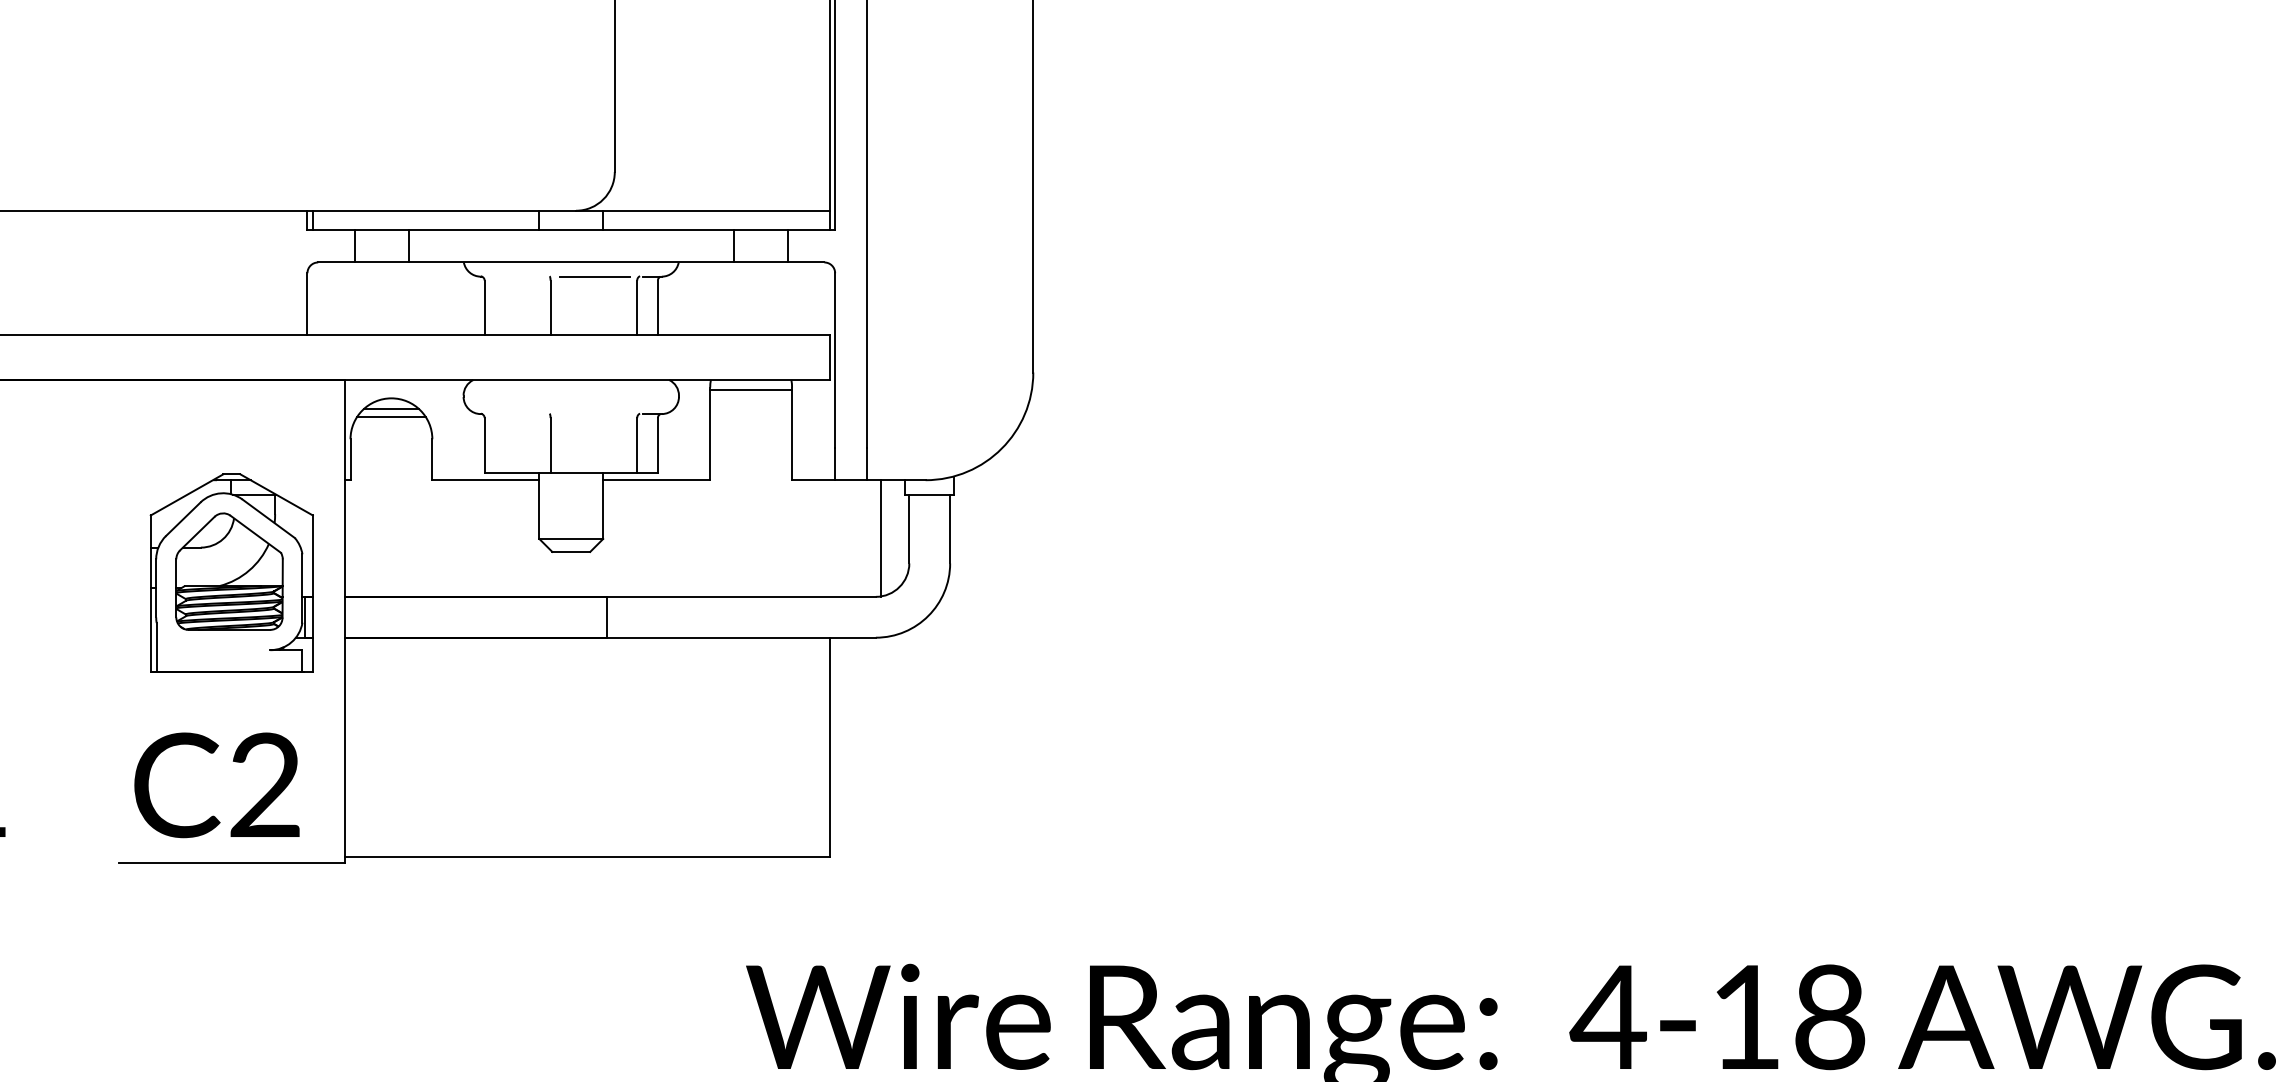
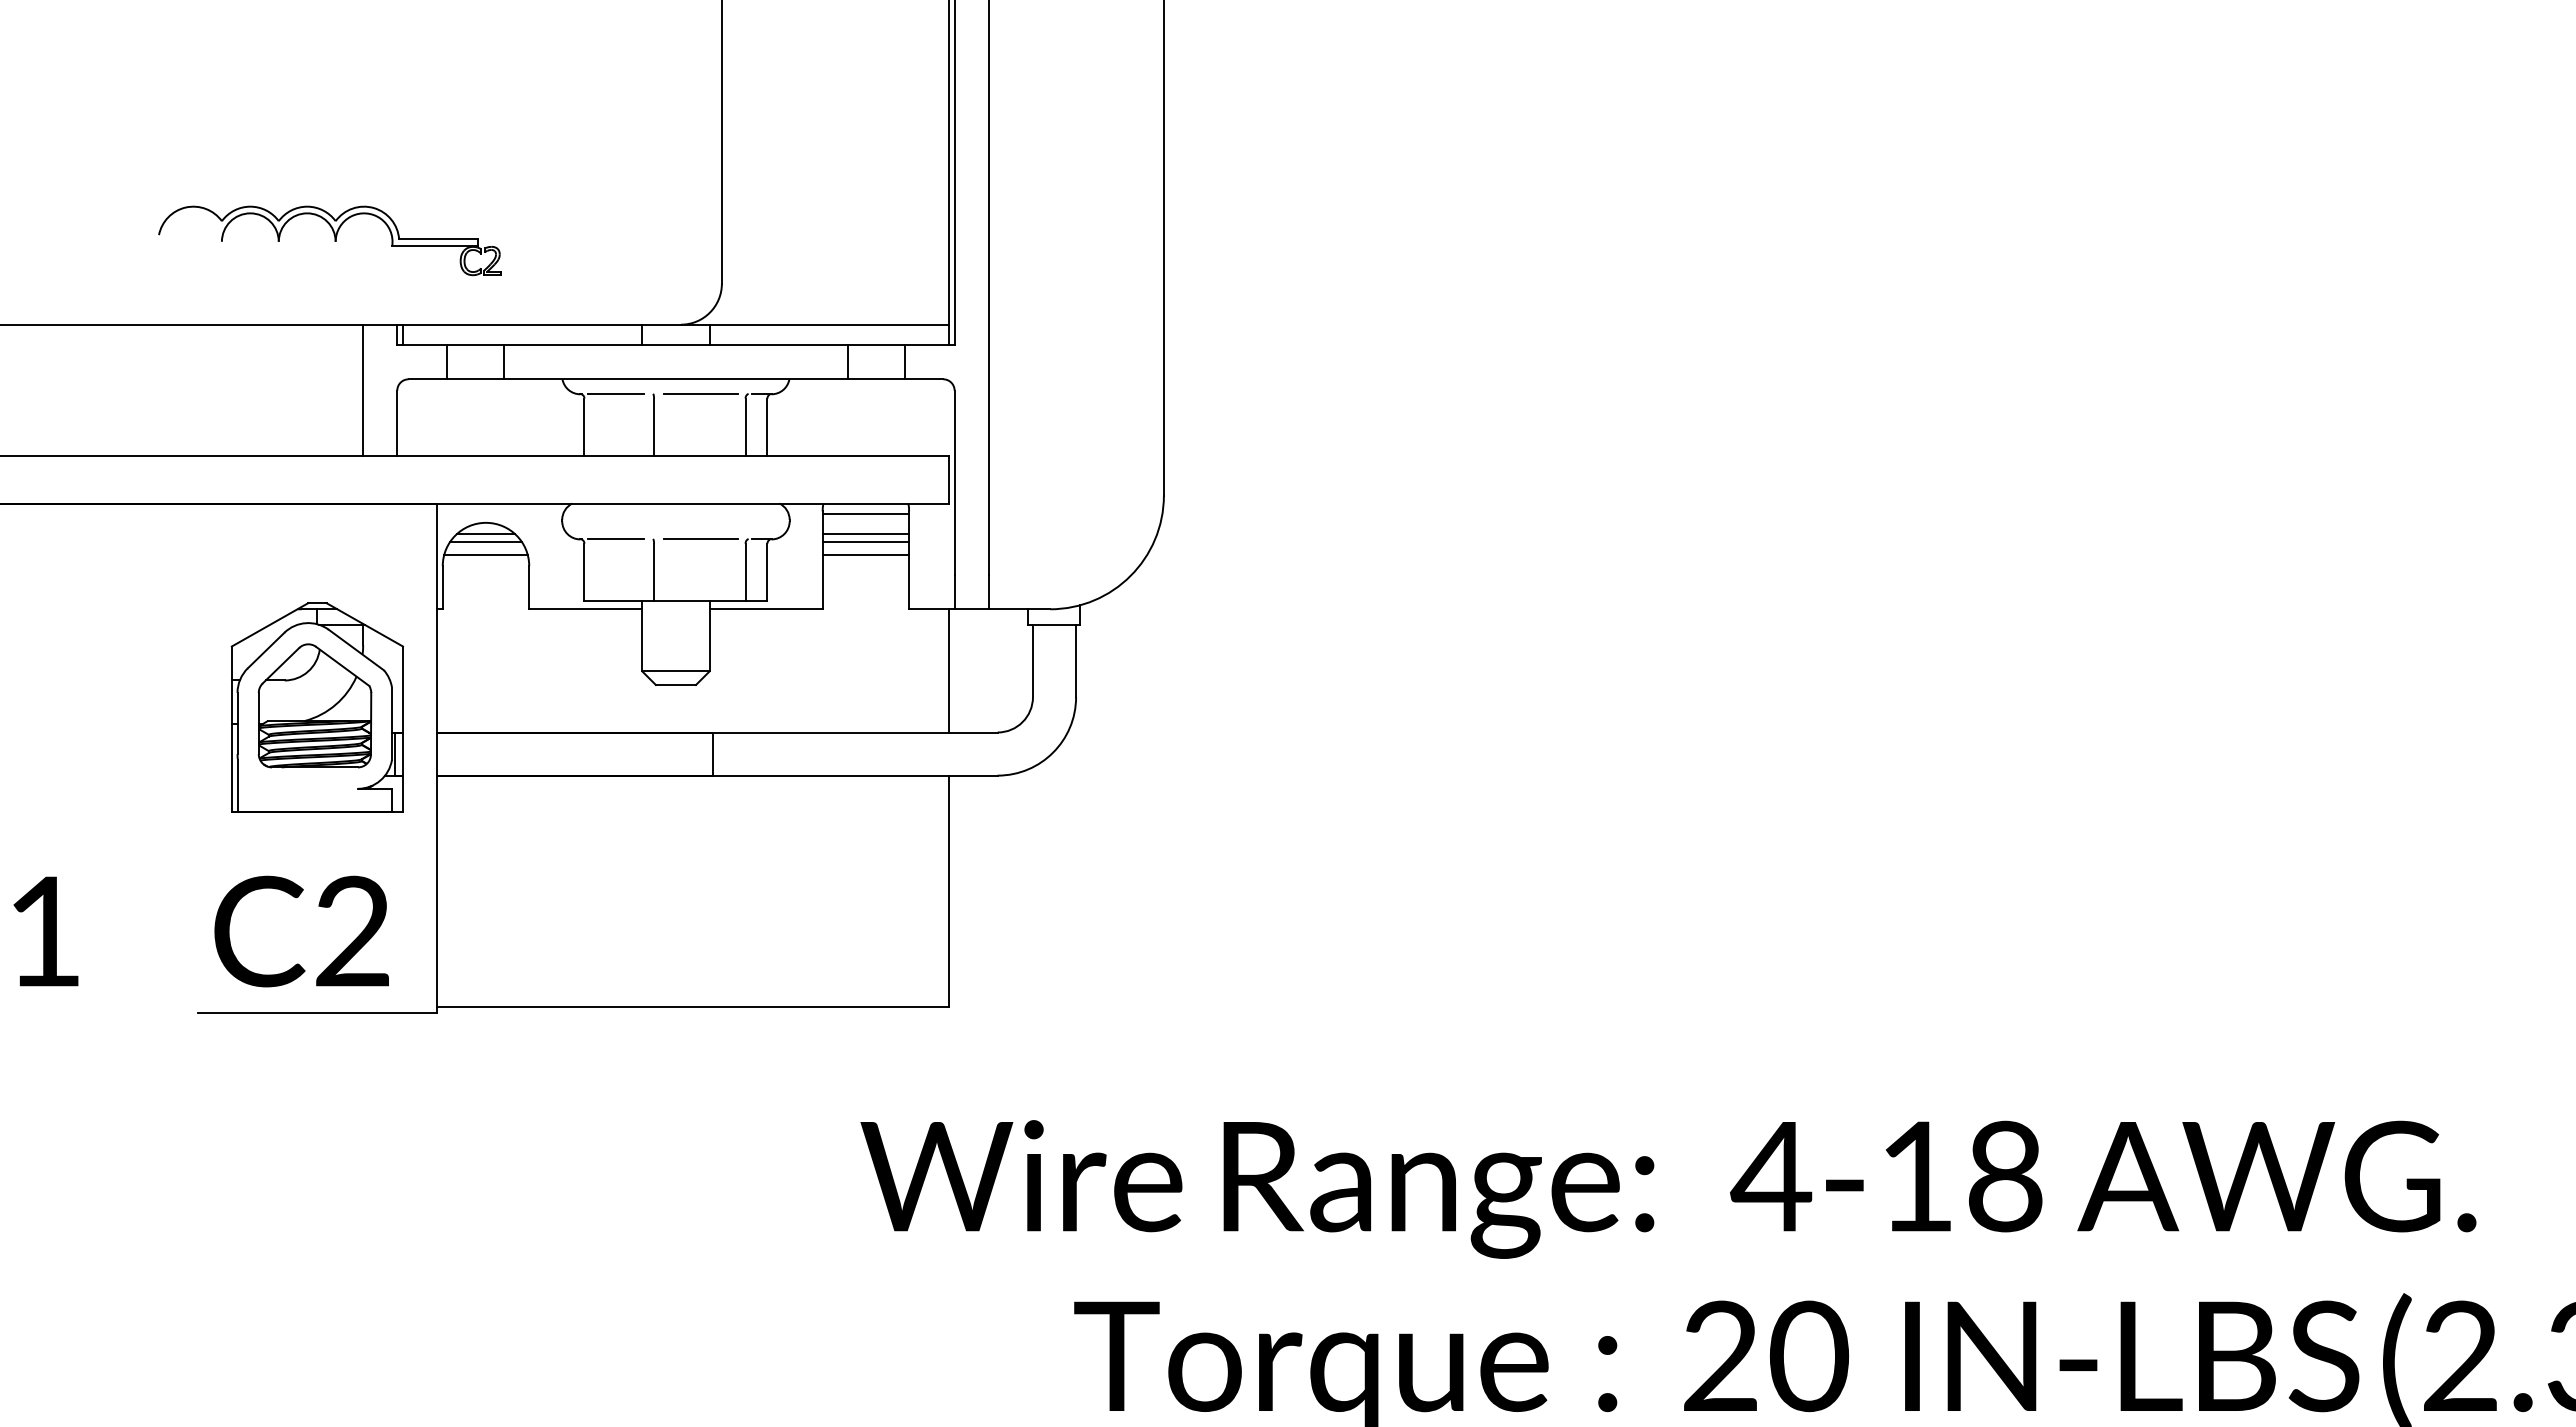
part: (243, 131) -> (329, 240), added
line: (275, 273) -> (363, 390), added
line: (514, 276) -> (615, 394), added
line: (750, 408) -> (865, 533), added
line: (514, 414) -> (615, 539), added
line: (594, 414) -> (700, 539), added
line: (750, 416) -> (865, 542), added
line: (390, 428) -> (485, 554), added
line: (750, 428) -> (865, 554), added
line: (880, 538) -> (948, 670), moved

